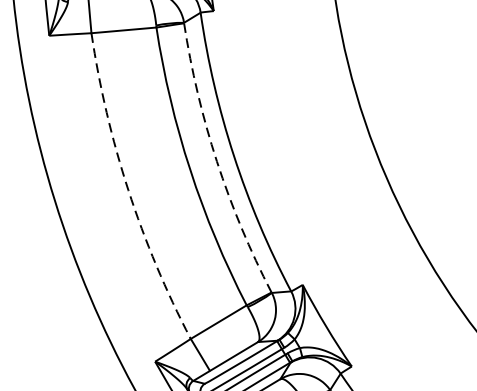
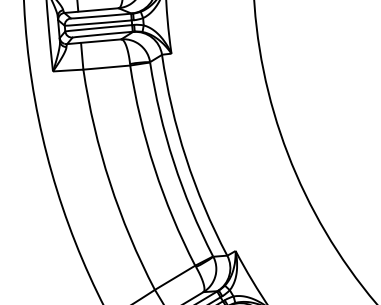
arc: (216, 162) -> (173, 162), dashed -> solid
arc: (129, 189) -> (110, 182), dashed -> solid

